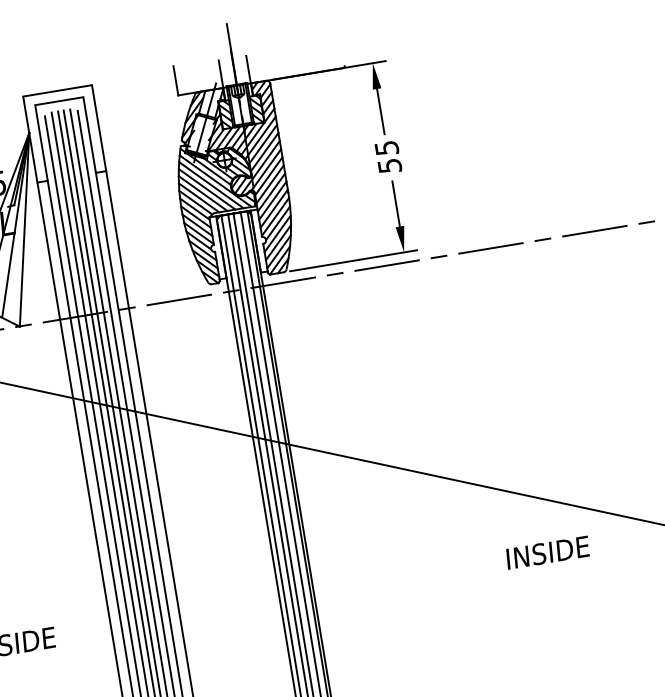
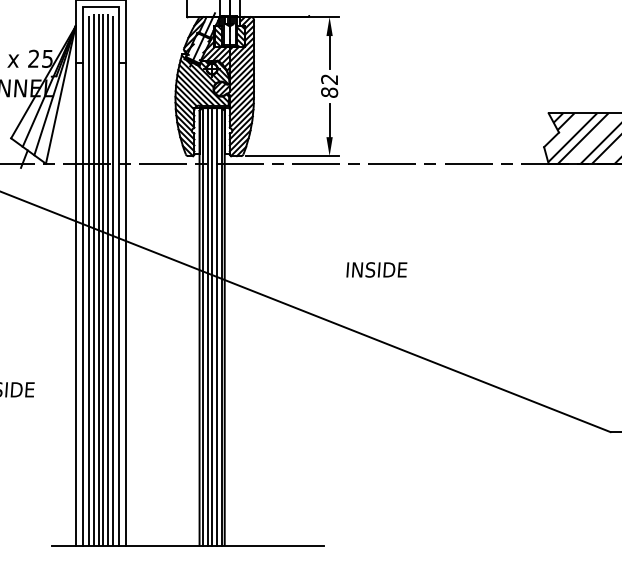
text: (388, 156) -> (329, 85), 55 -> 82
text: (547, 552) -> (376, 269), moved

